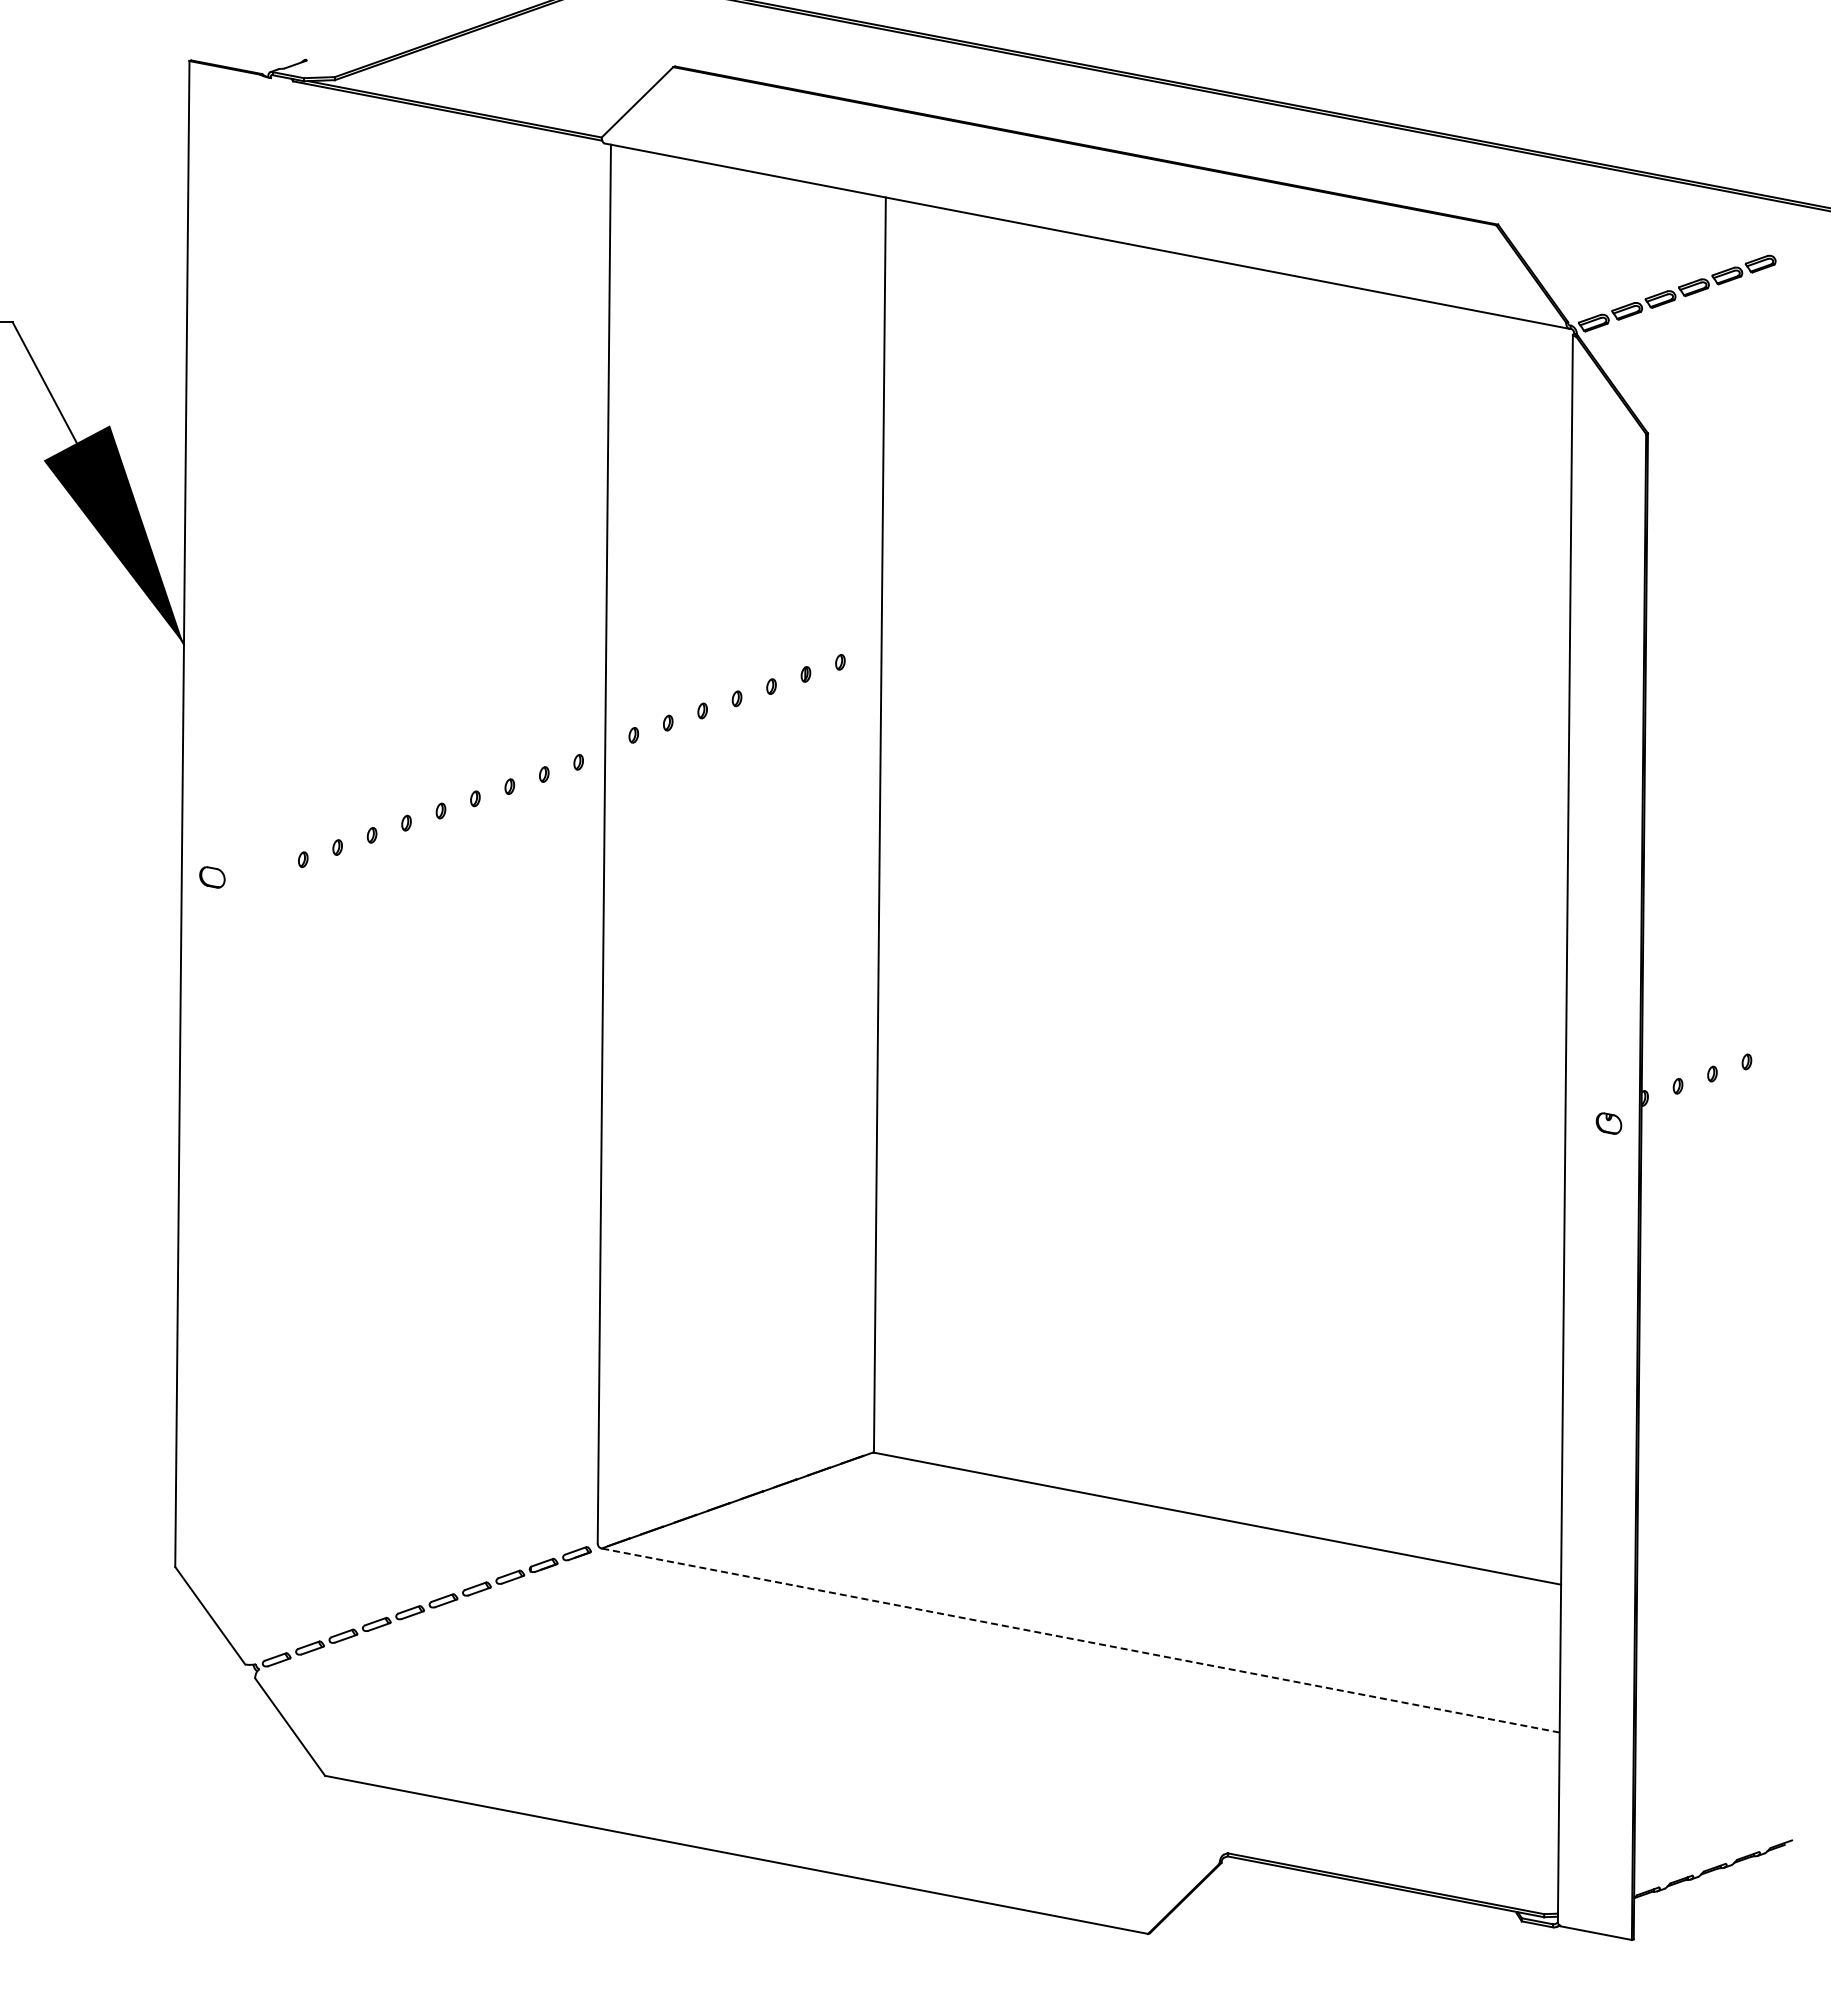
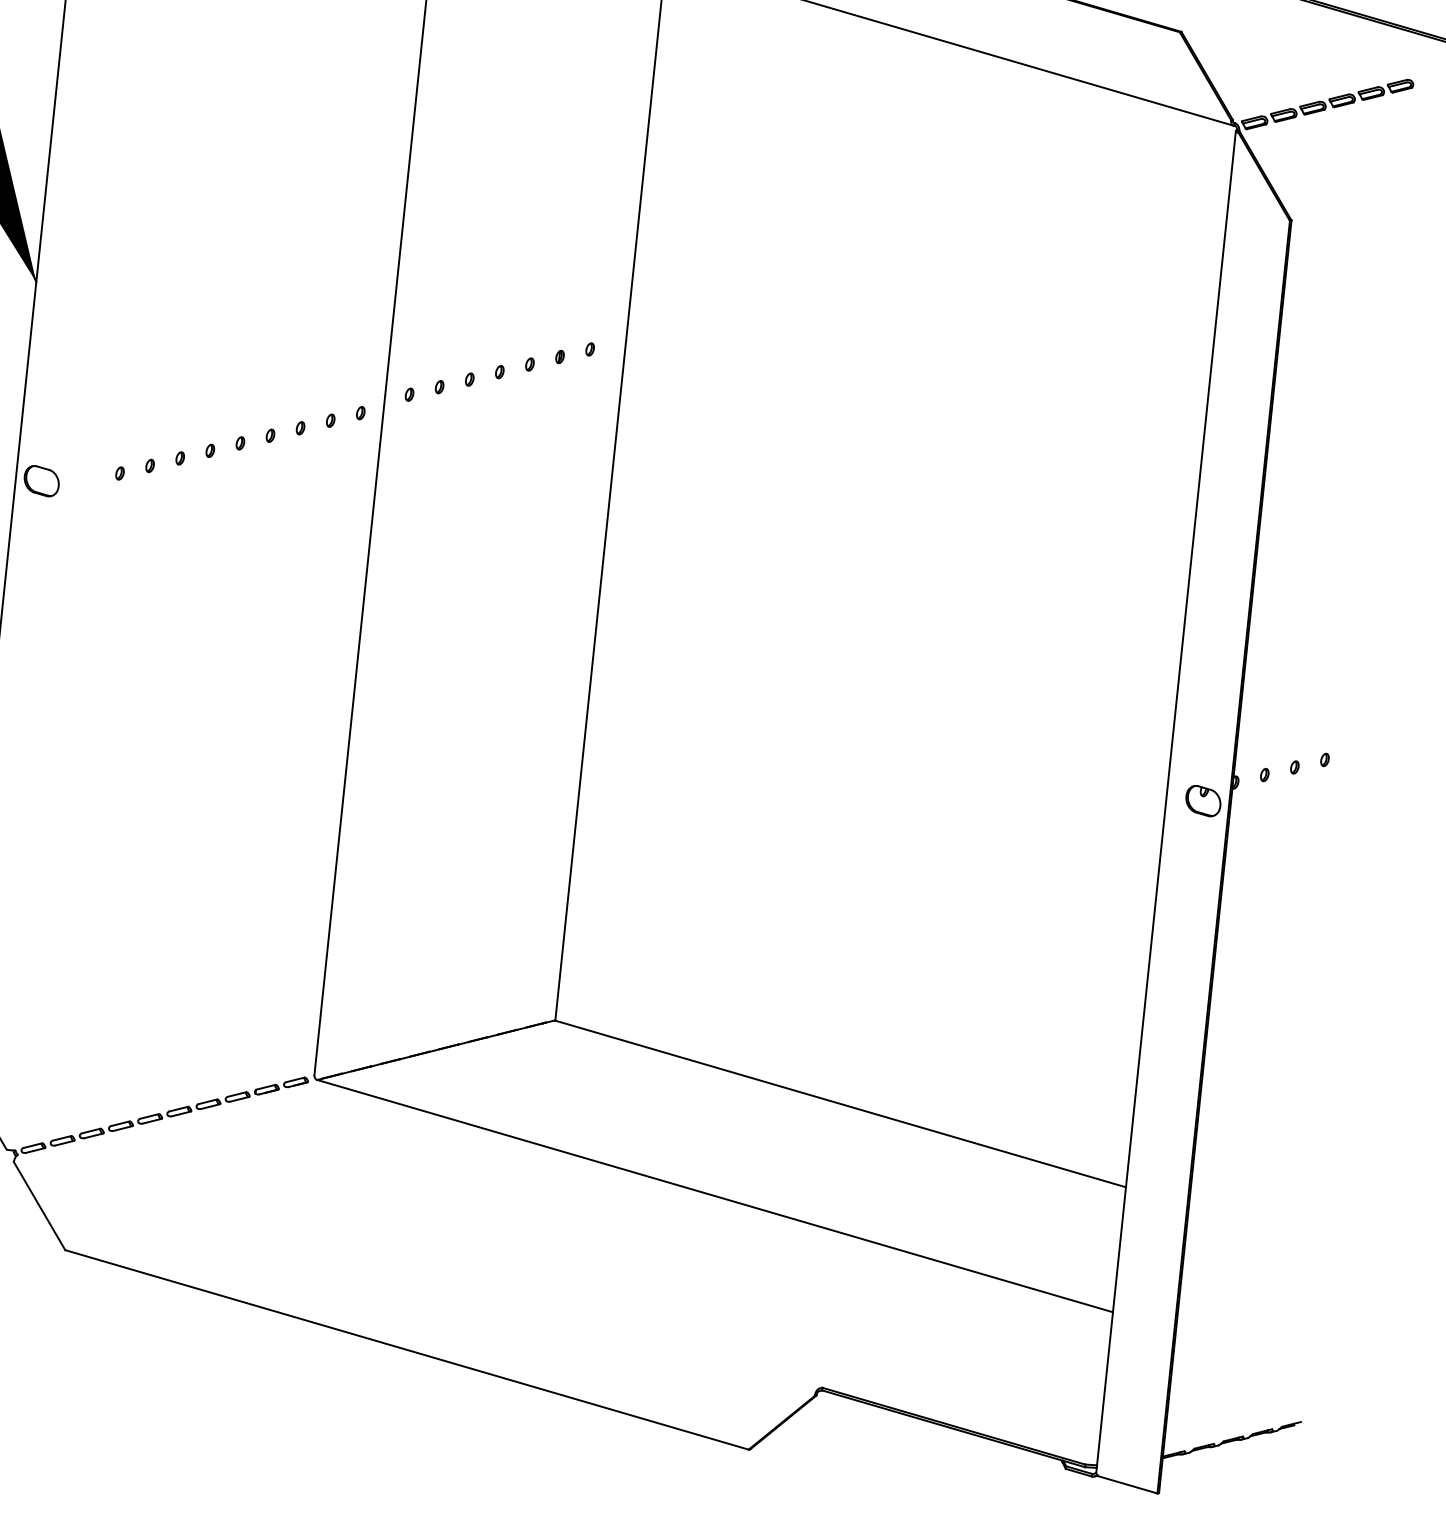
part: (212, 877) -> (41, 481), size x1.67
part: (1608, 1123) -> (1202, 800), size x1.67
line: (1080, 1640) -> (715, 1196), dashed -> solid

